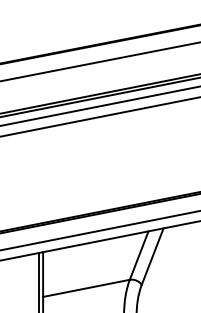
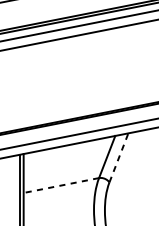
line: (152, 256) -> (118, 157), solid -> dashed
line: (85, 288) -> (60, 185), solid -> dashed

